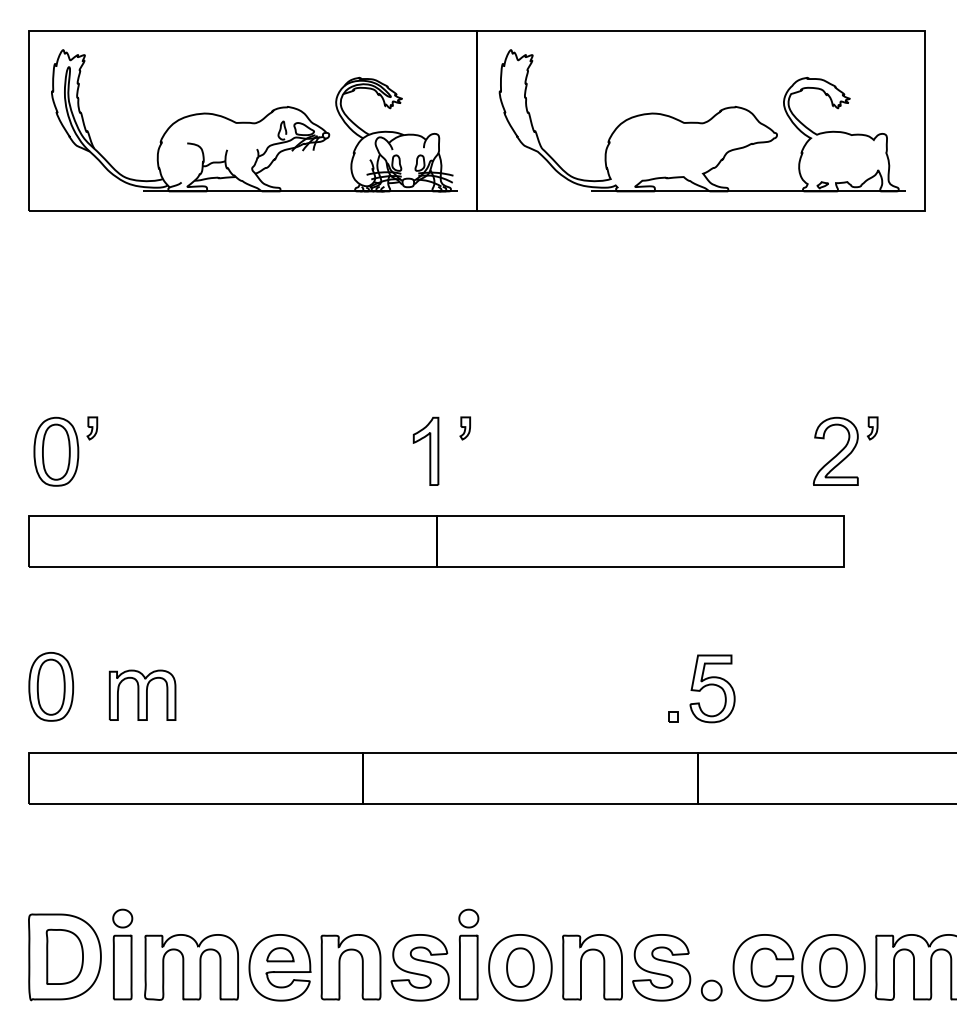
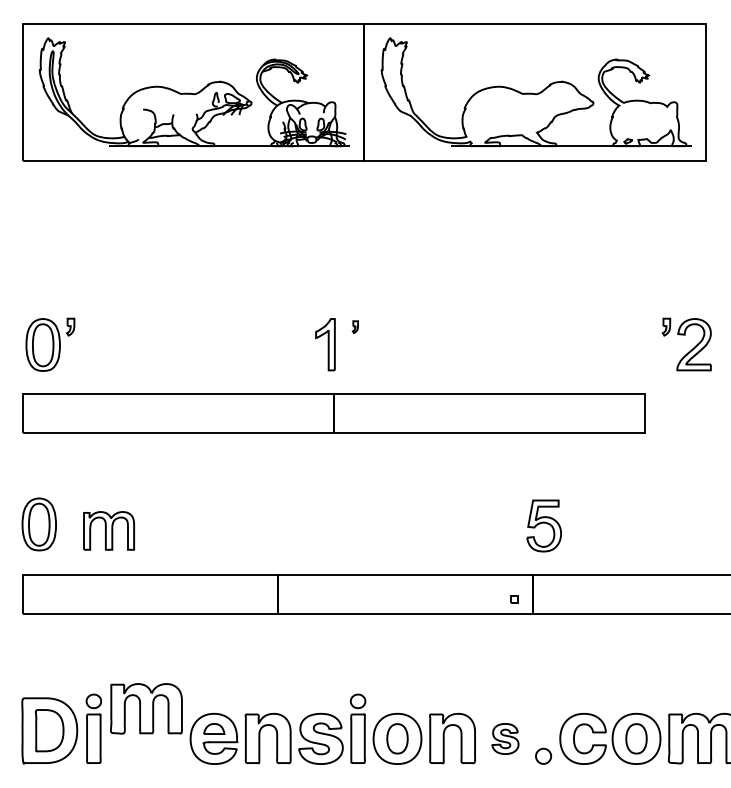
part: (465, 428) -> (355, 327), size x0.7
part: (835, 450) -> (693, 343), moved
part: (673, 716) -> (514, 598), moved
part: (191, 967) -> (146, 708), moved
part: (661, 967) -> (505, 738), size x0.6

